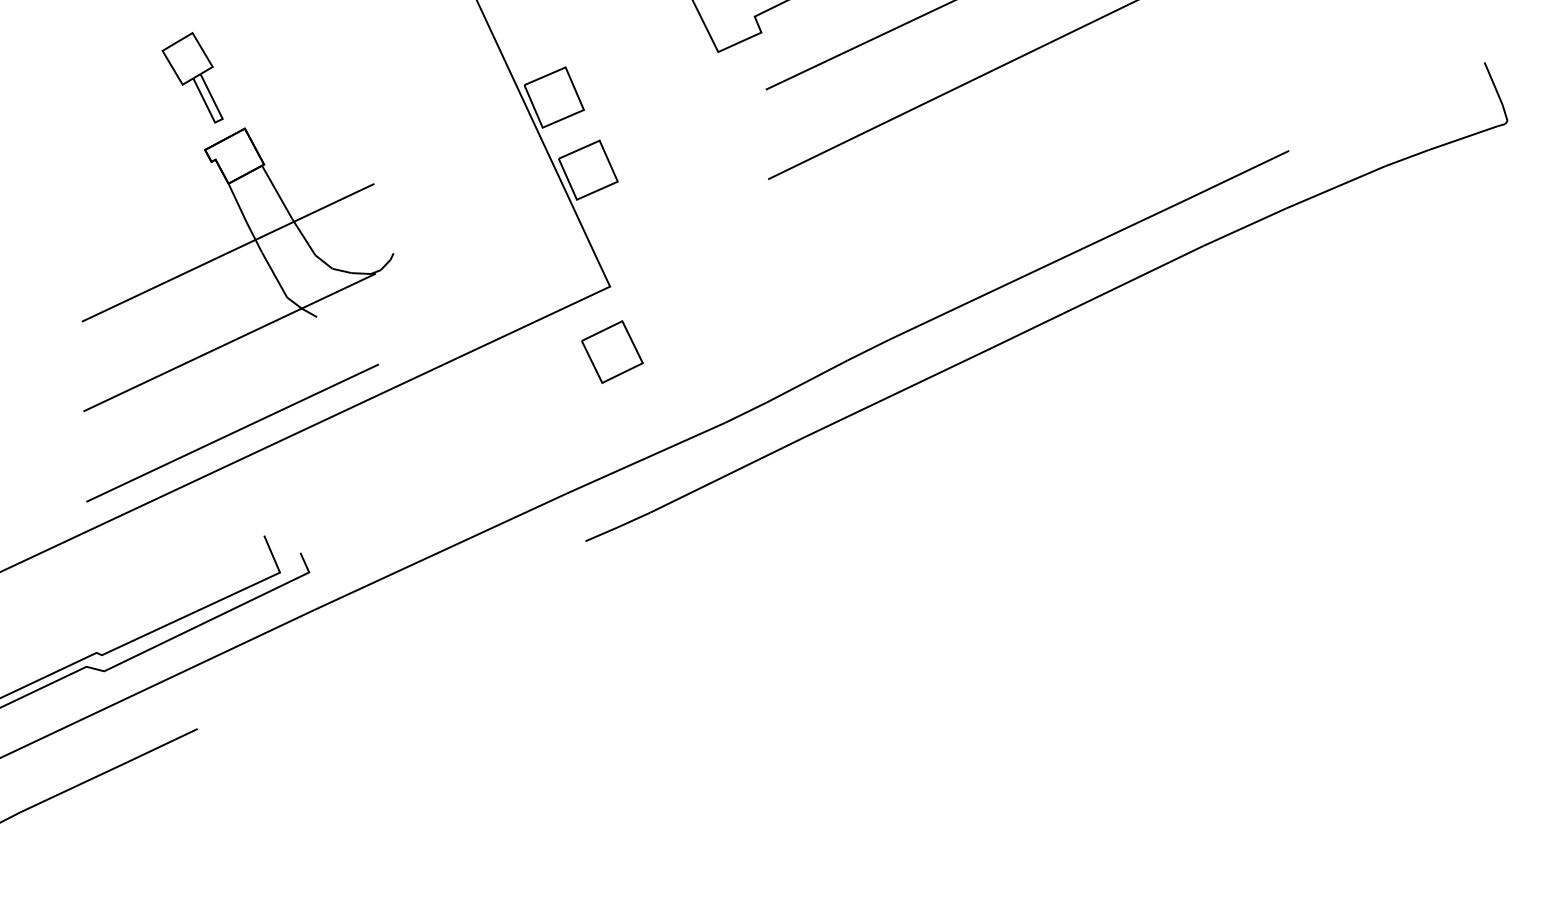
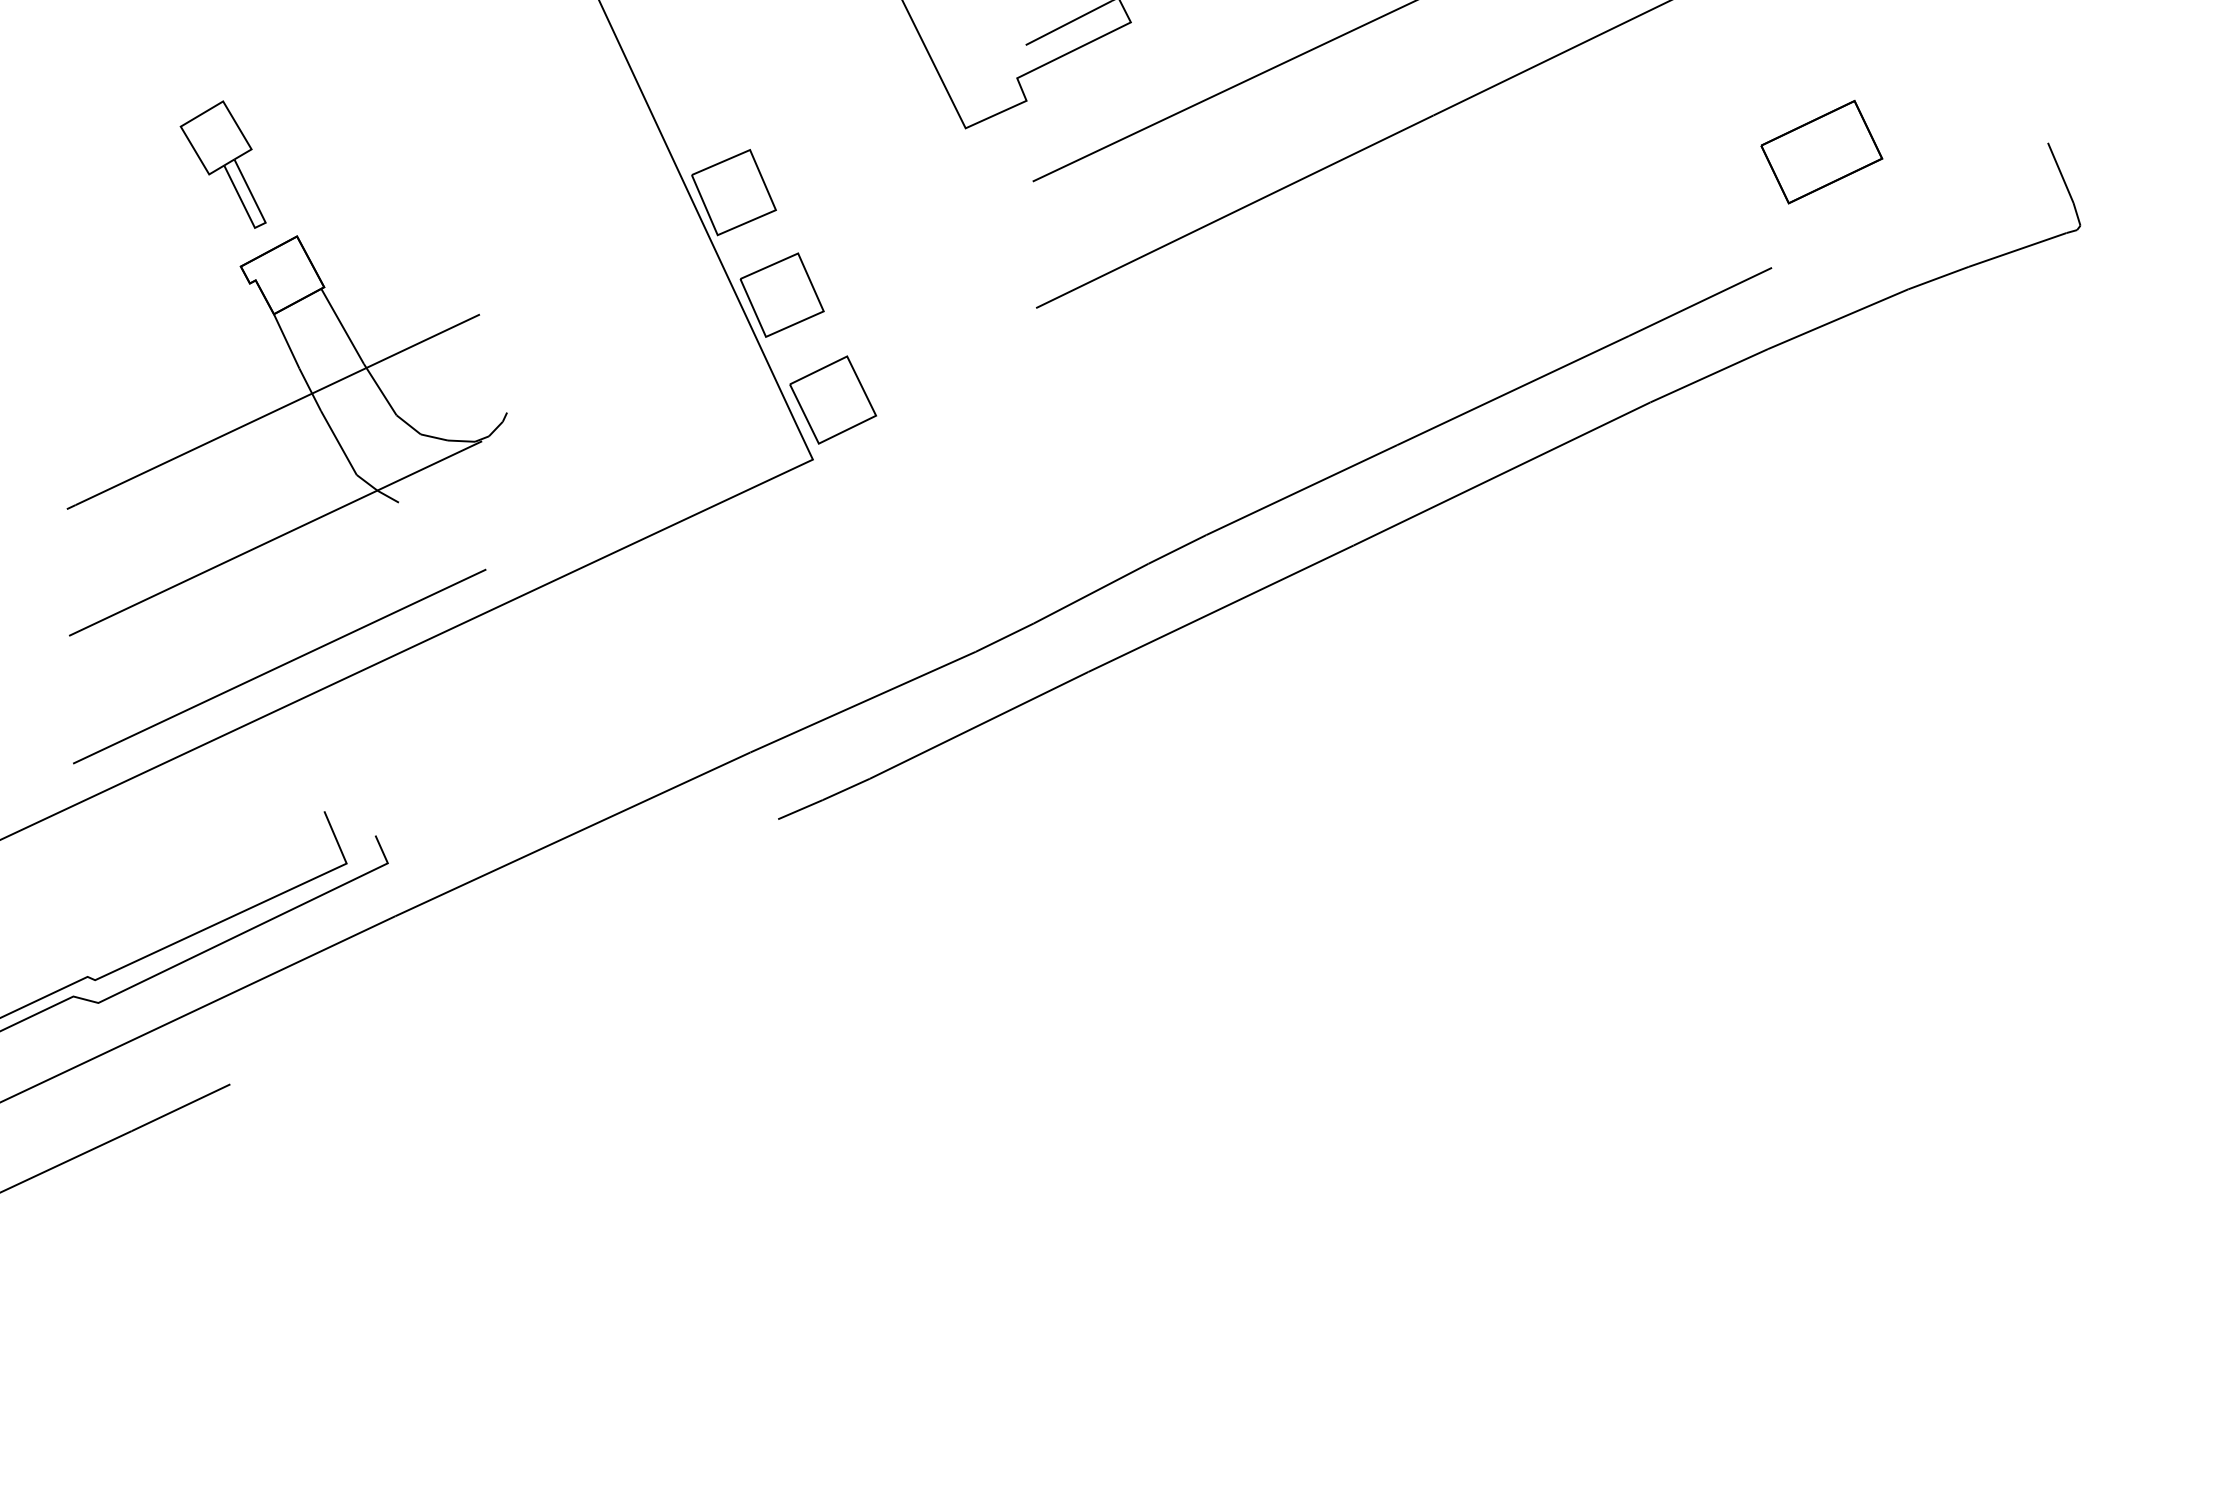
part: (1324, 69) -> (1821, 152), added
part: (611, 351) -> (832, 399), moved

